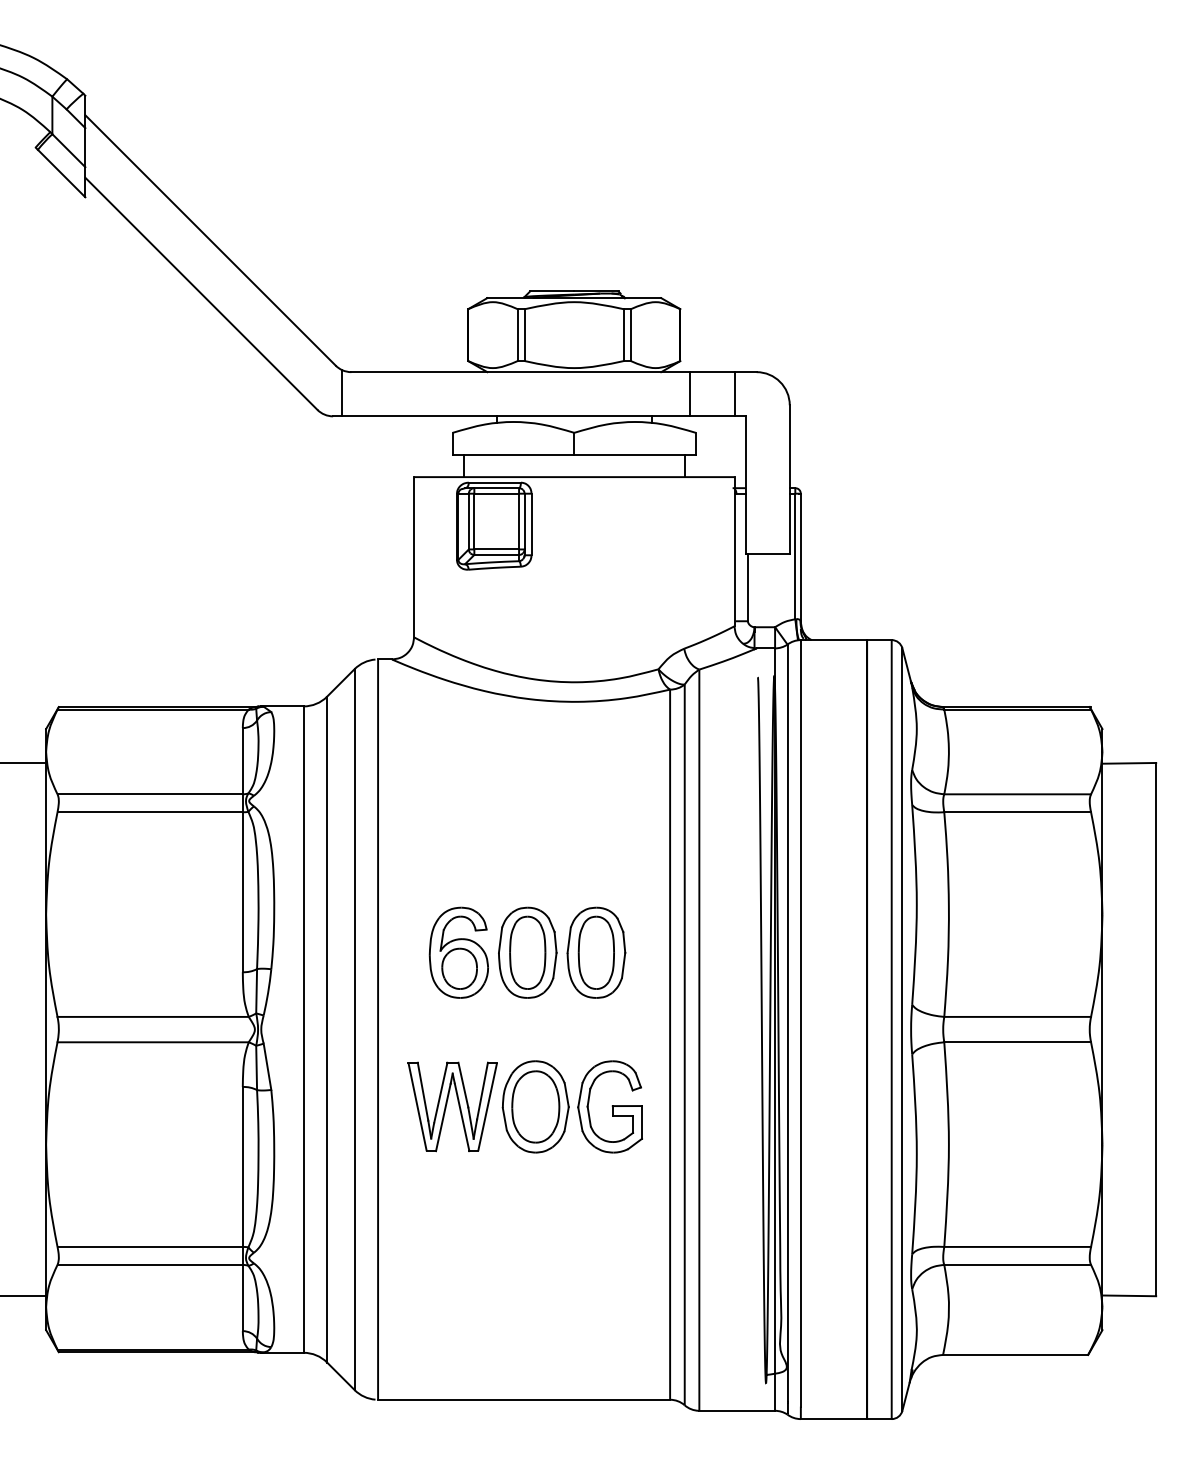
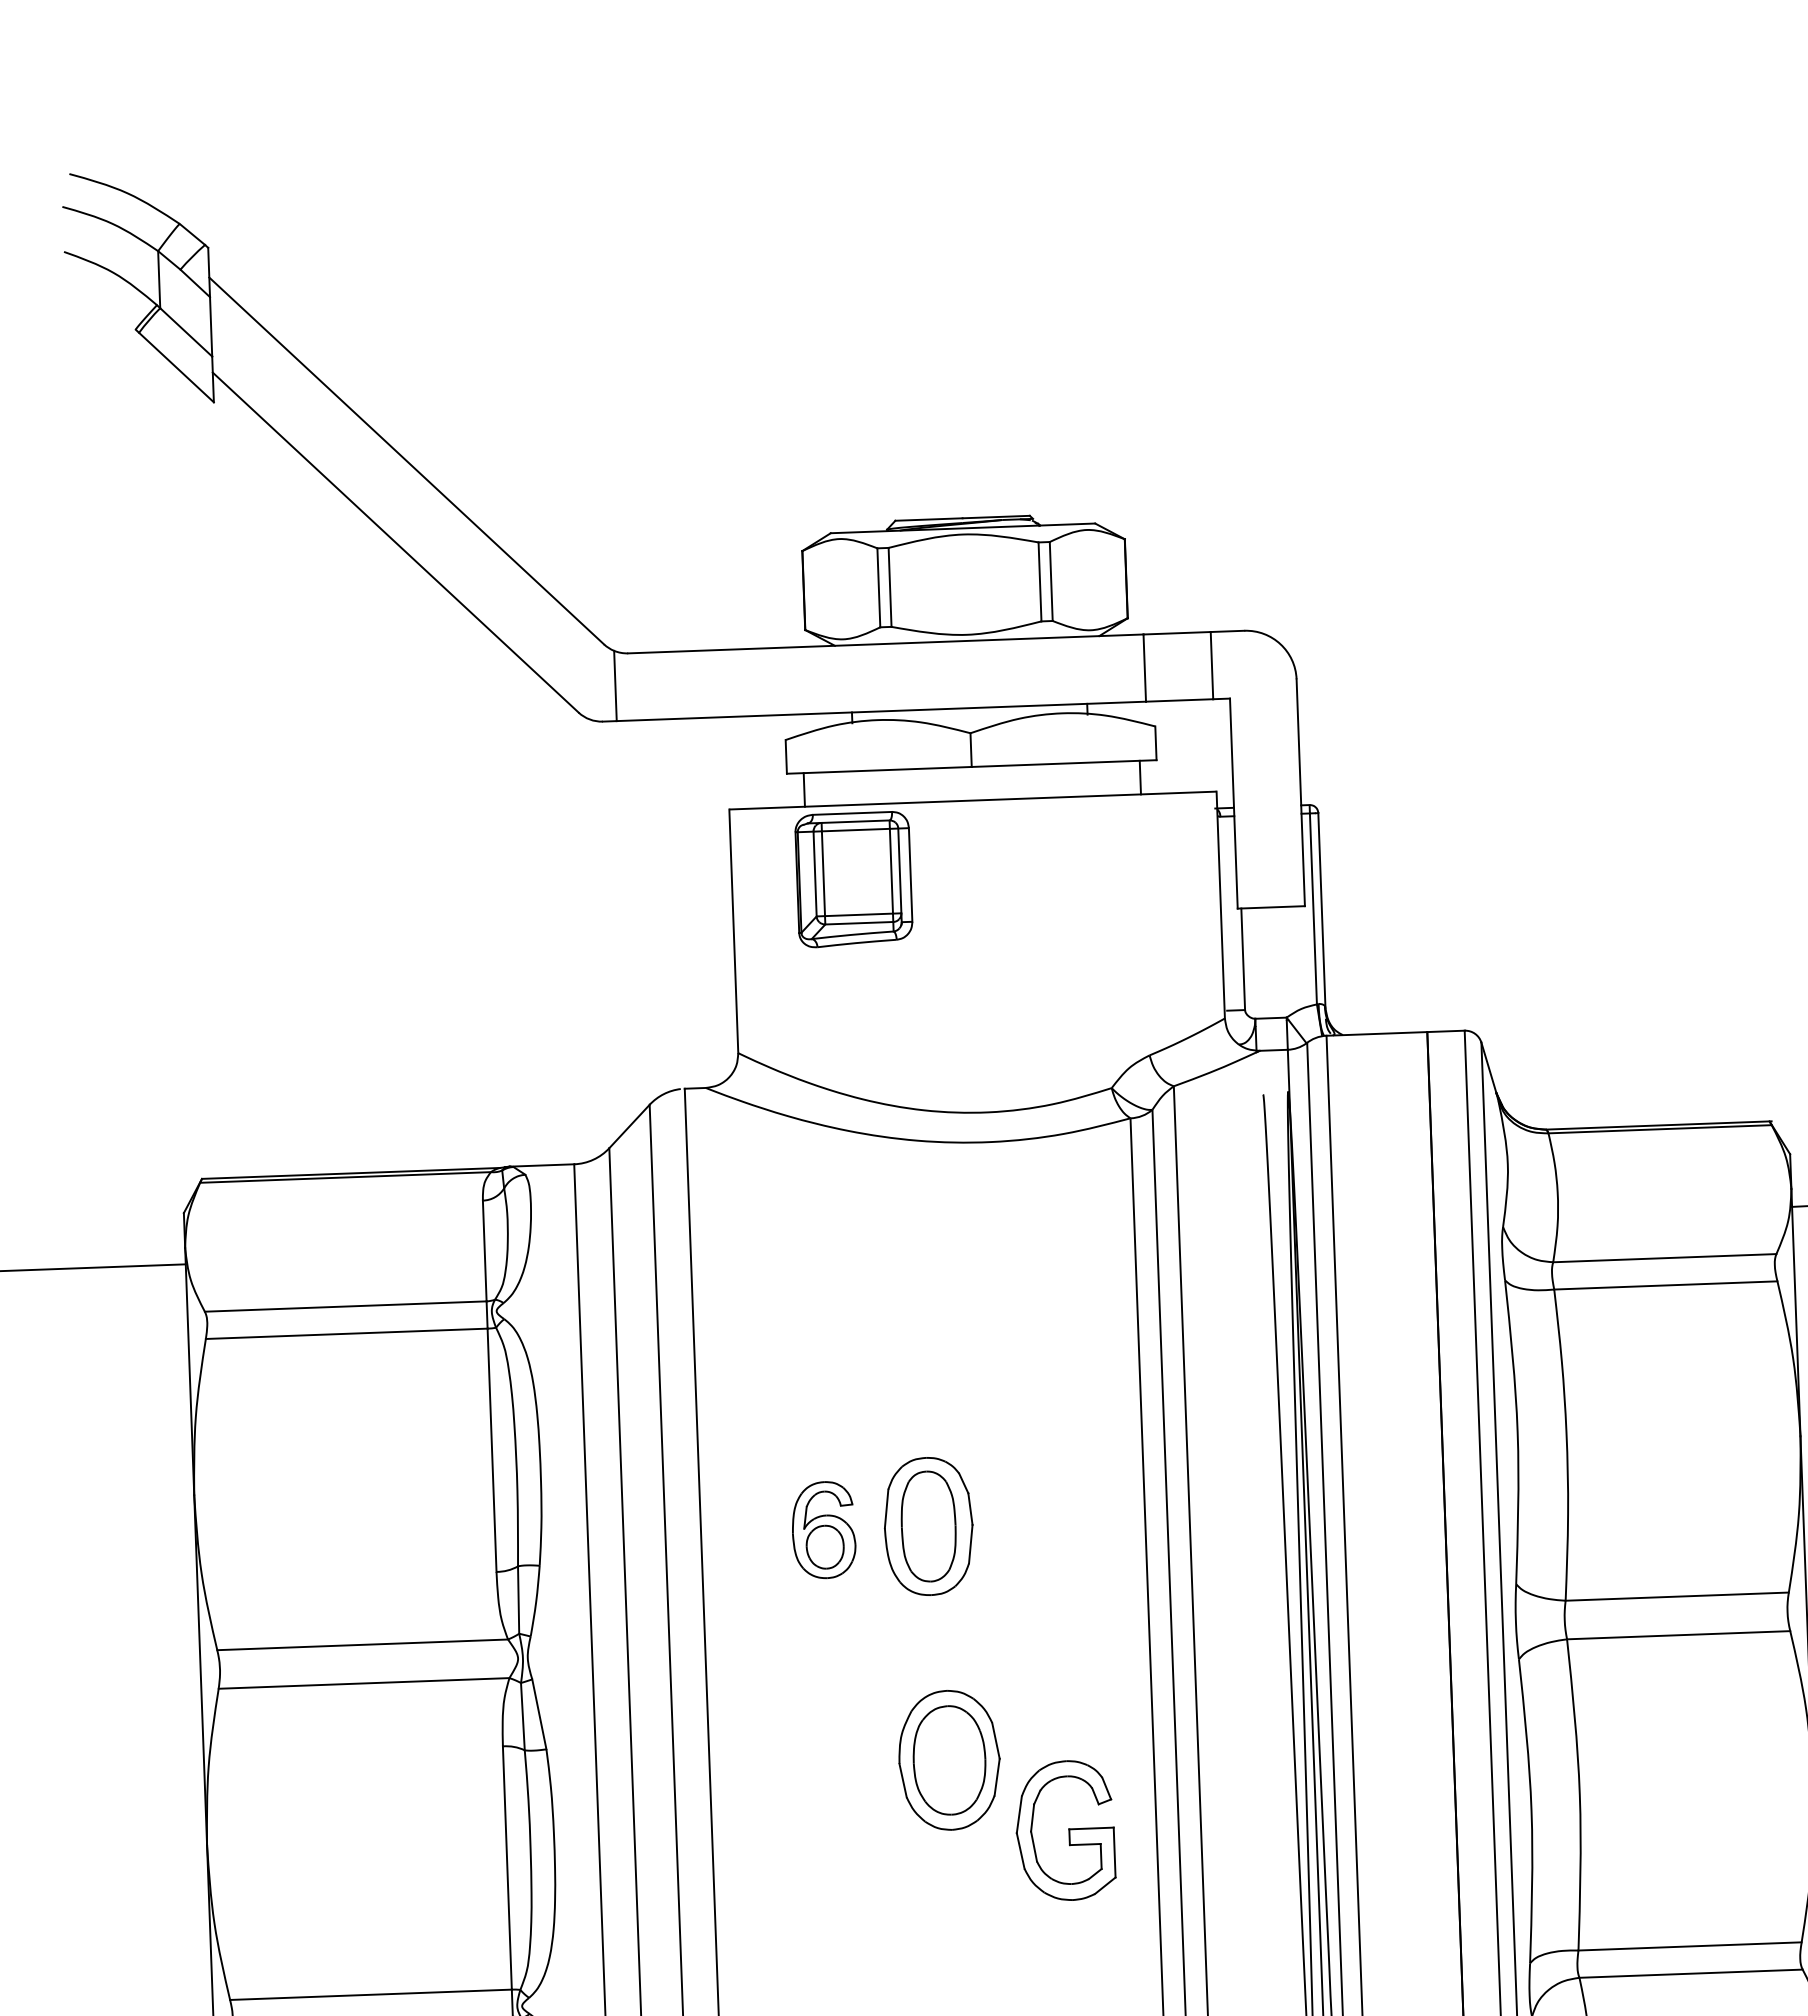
part: (458, 952) -> (823, 1529), size x0.7
part: (596, 952) -> (1033, 1522), removed
part: (452, 1106) -> (822, 1764), removed
part: (609, 1106) -> (1064, 1830), moved

